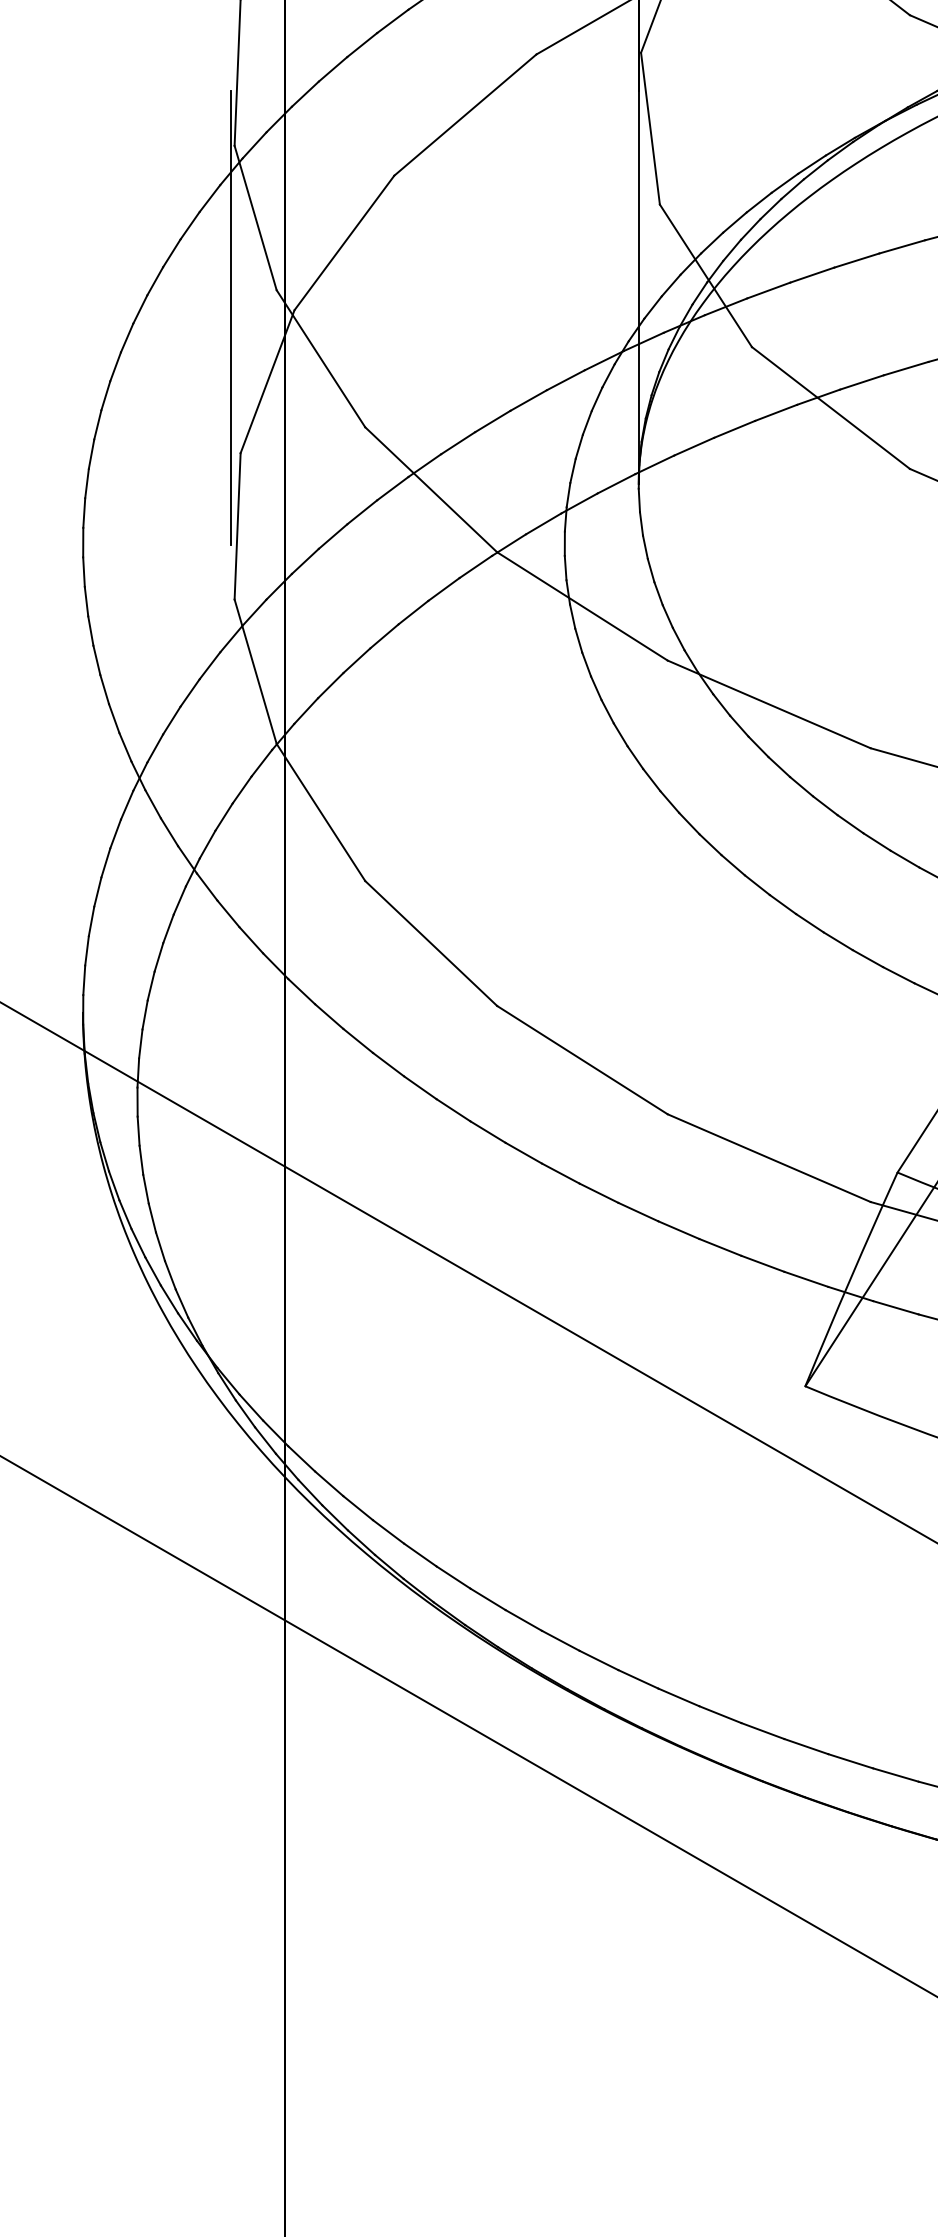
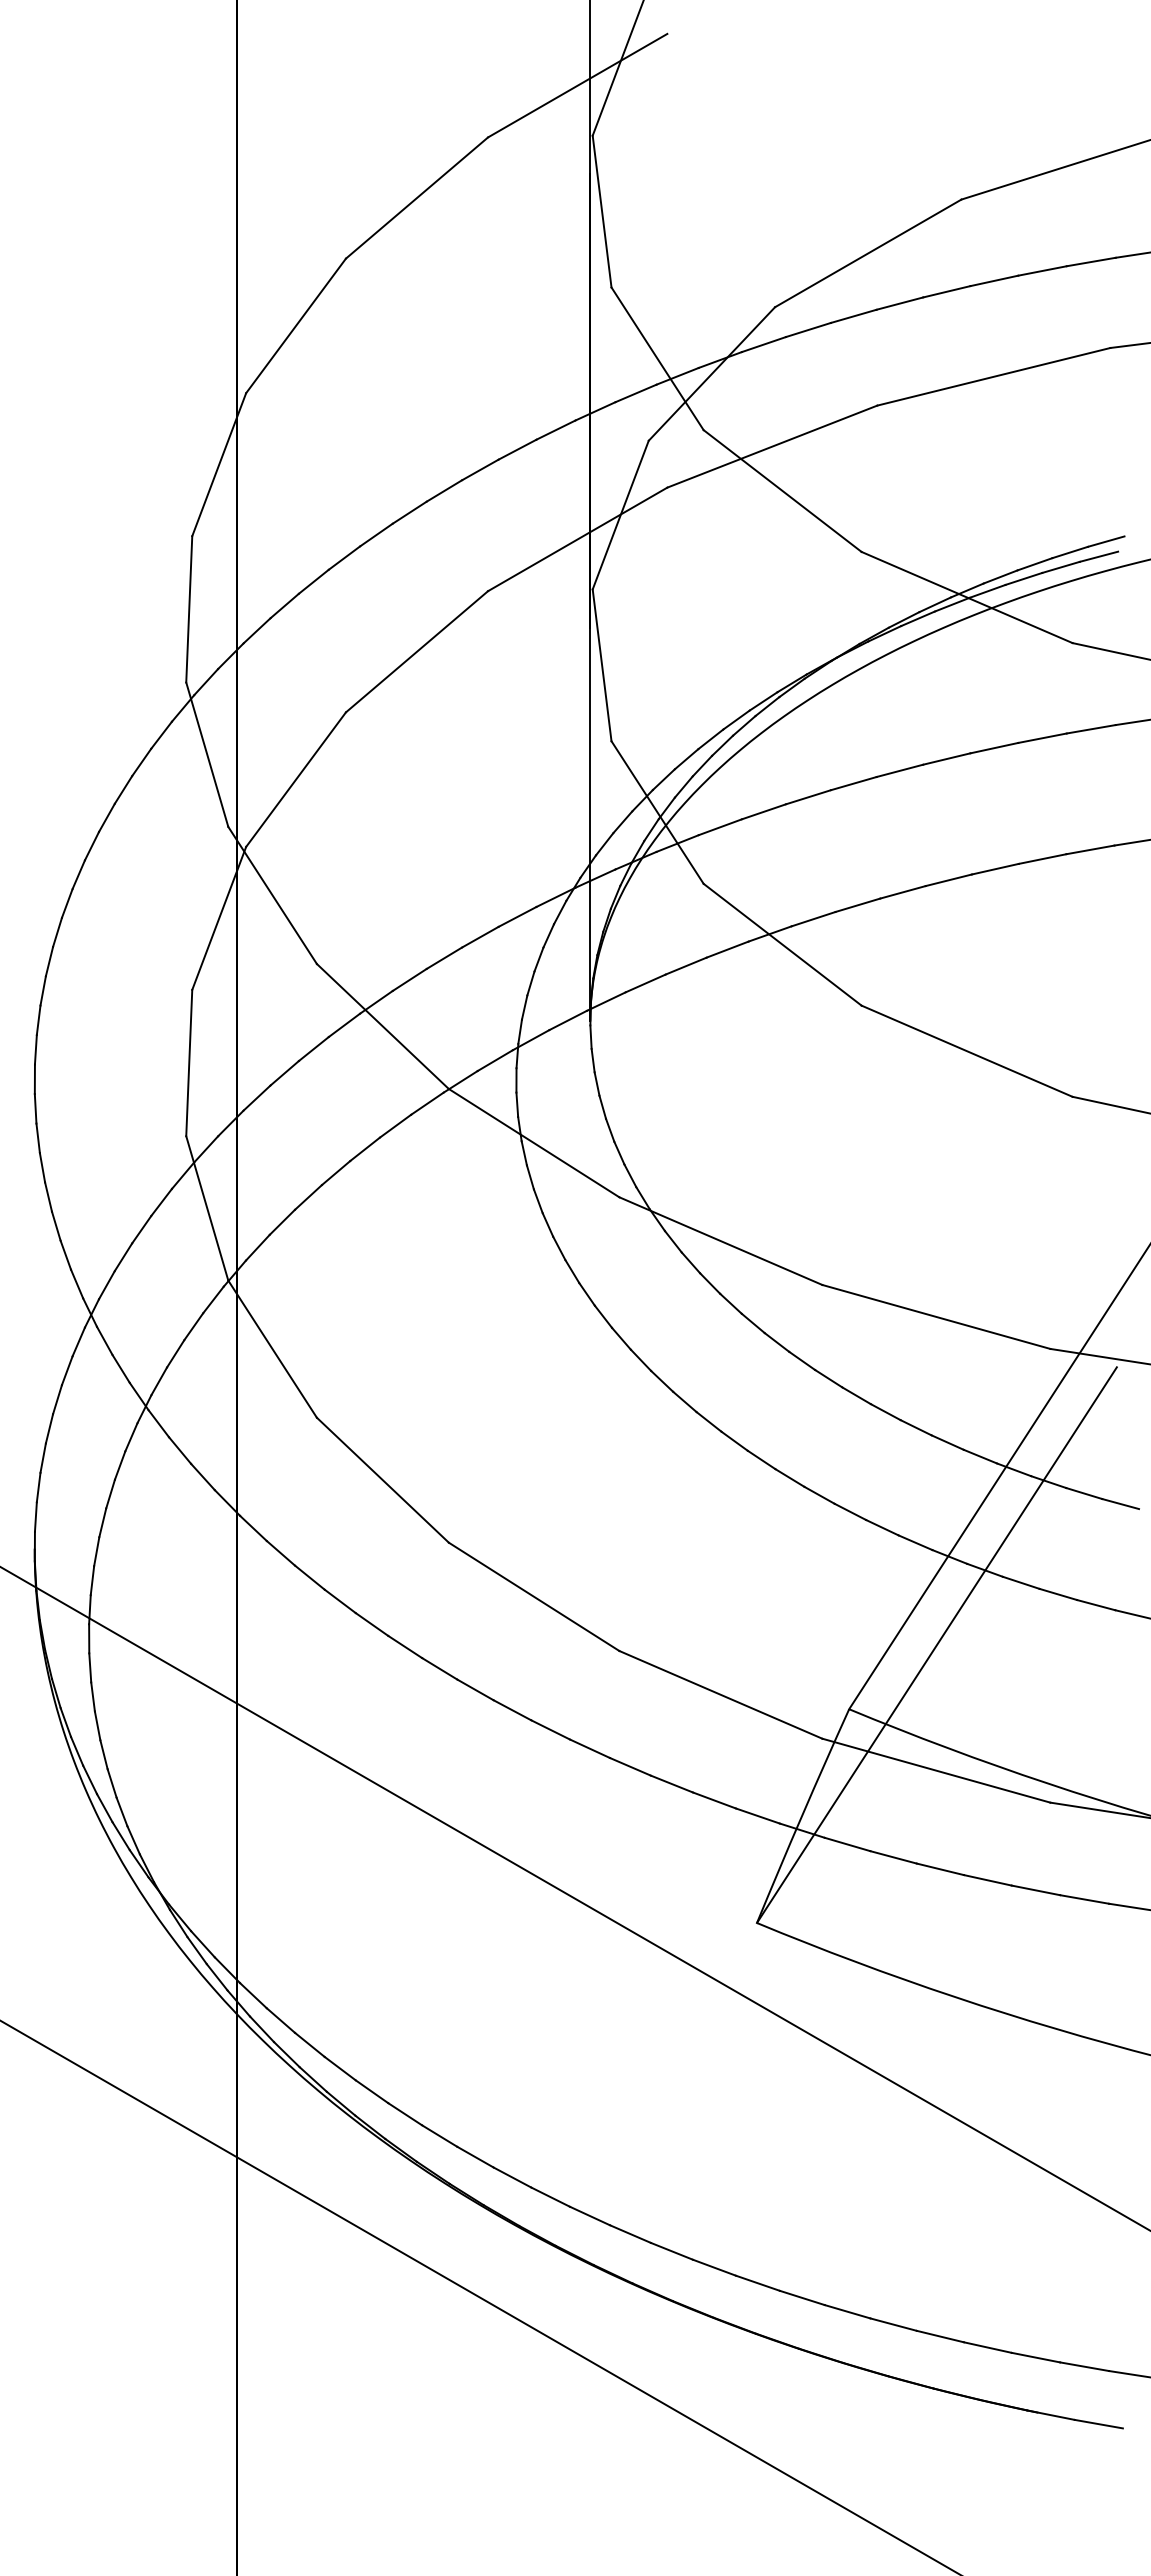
line: (230, 317) -> (182, 854), removed

